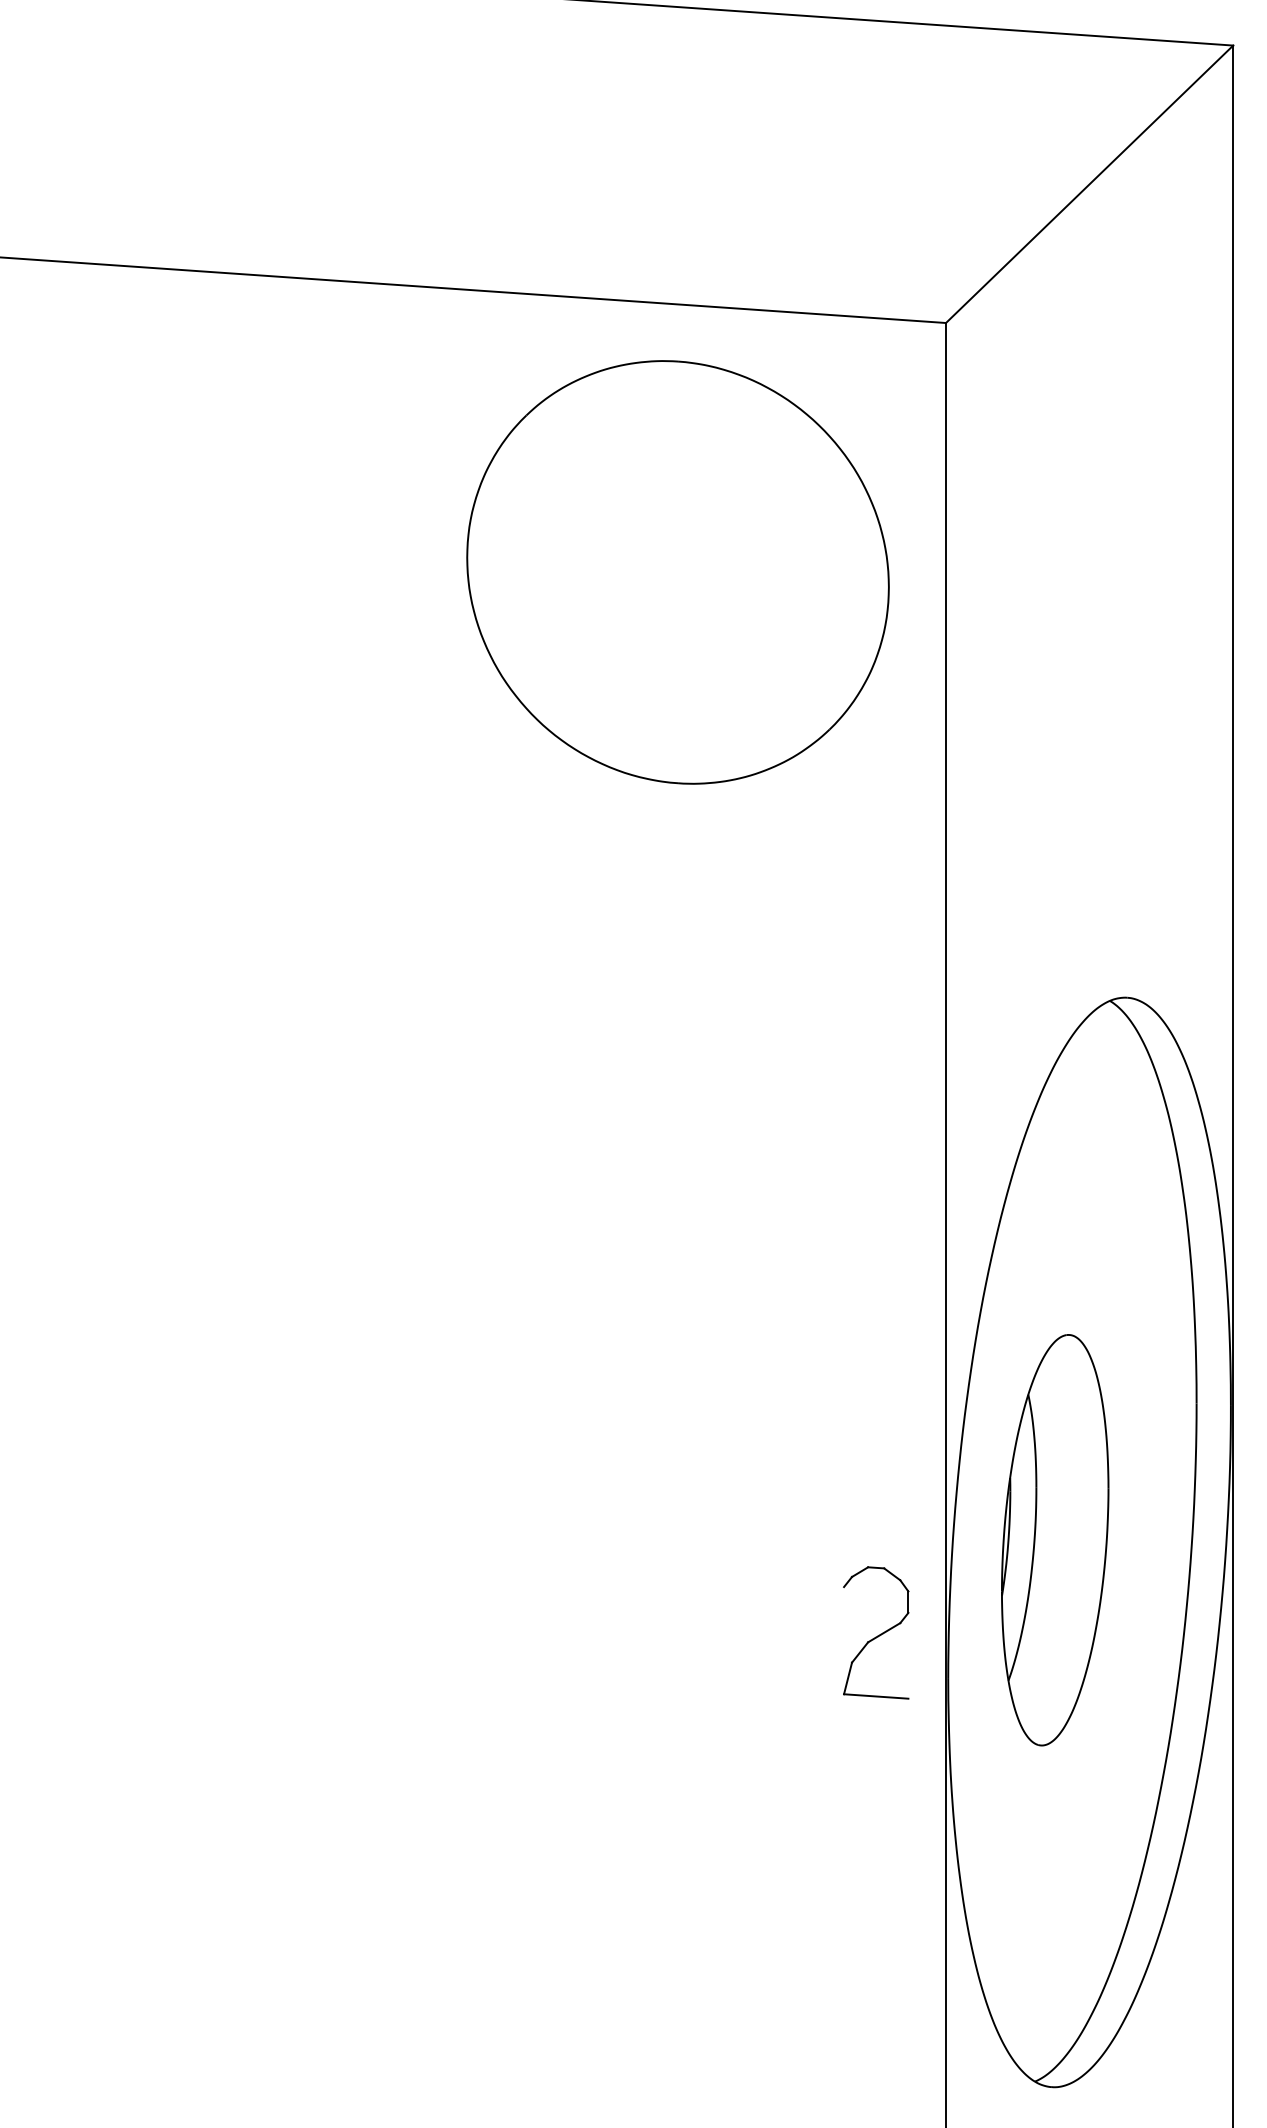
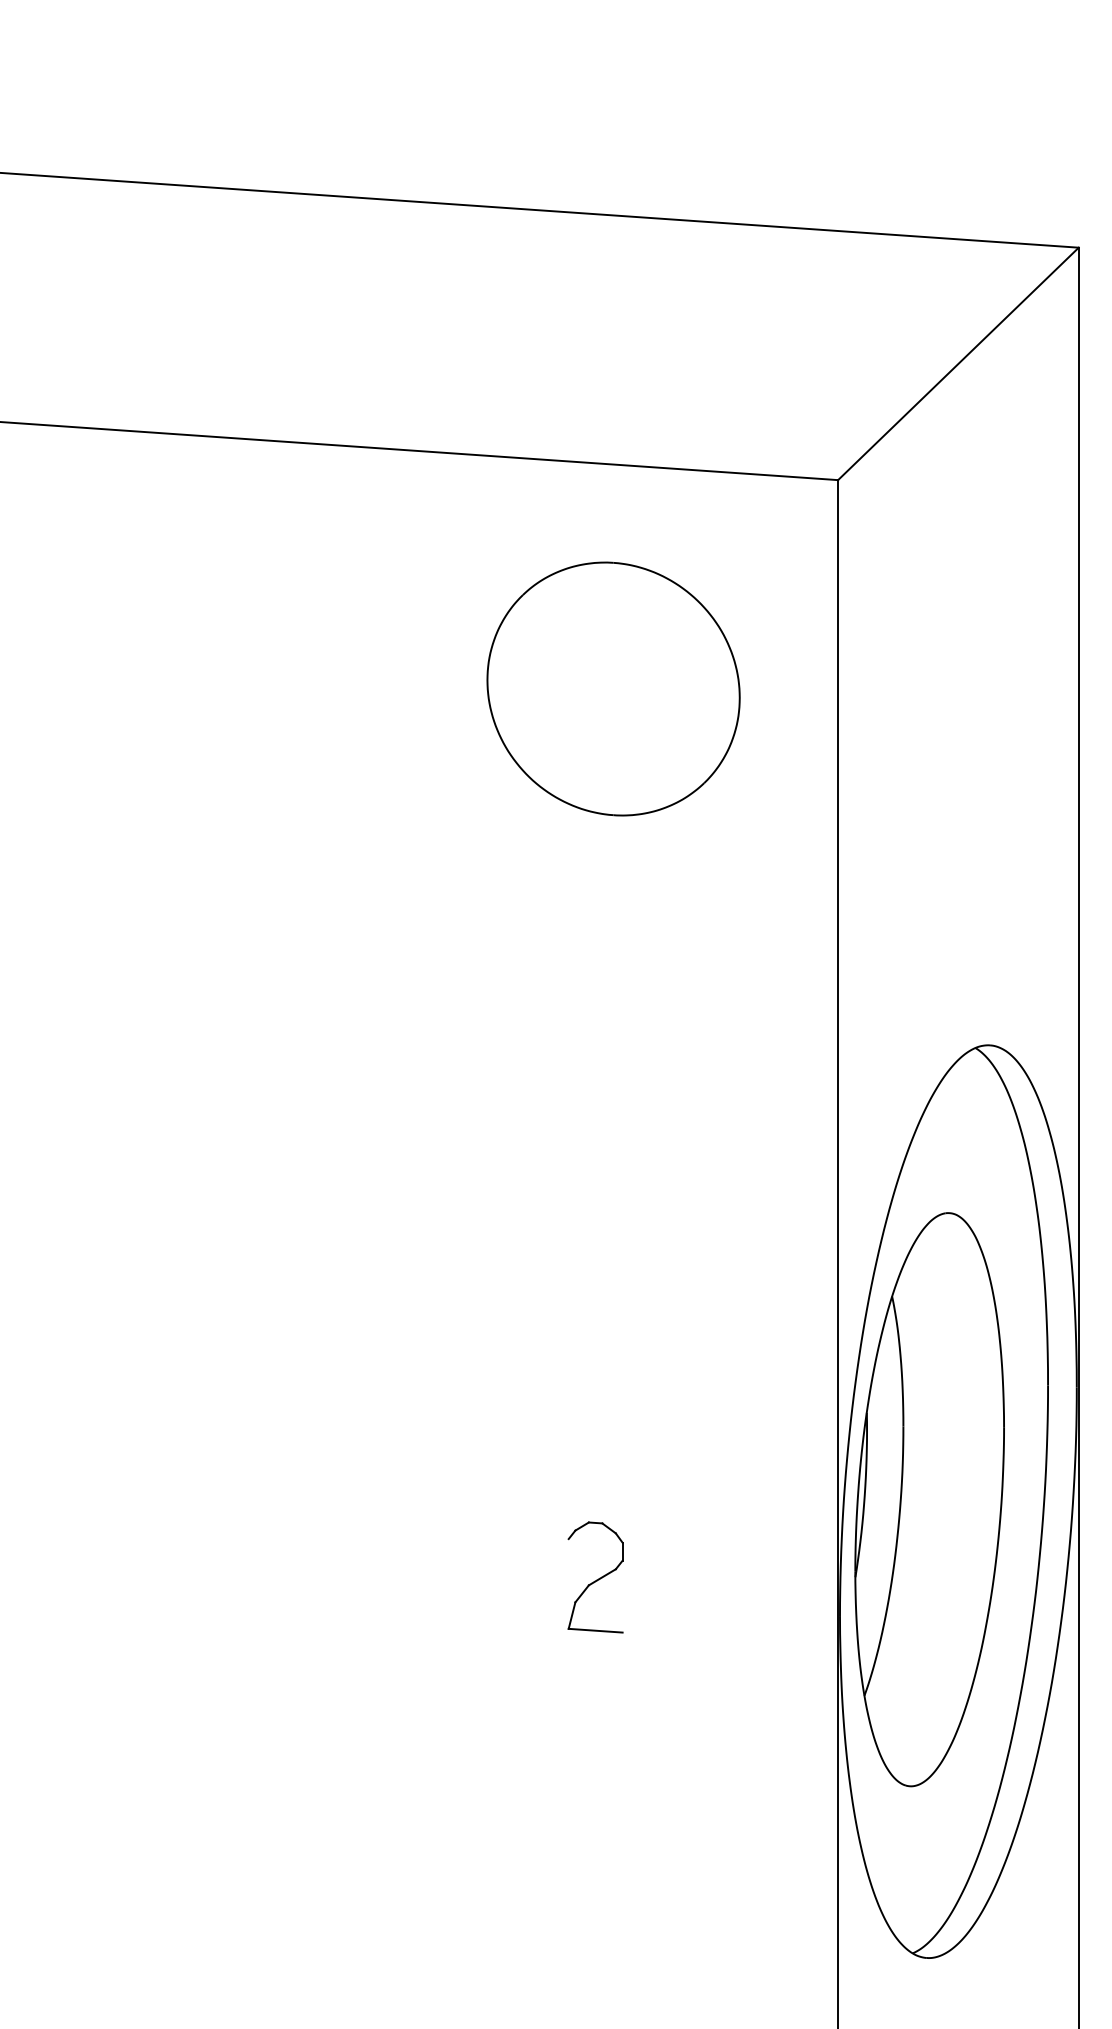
part: (677, 571) -> (613, 688), size x0.71
part: (1055, 1539) -> (929, 1499), size x1.67
part: (876, 1632) -> (595, 1577), moved

